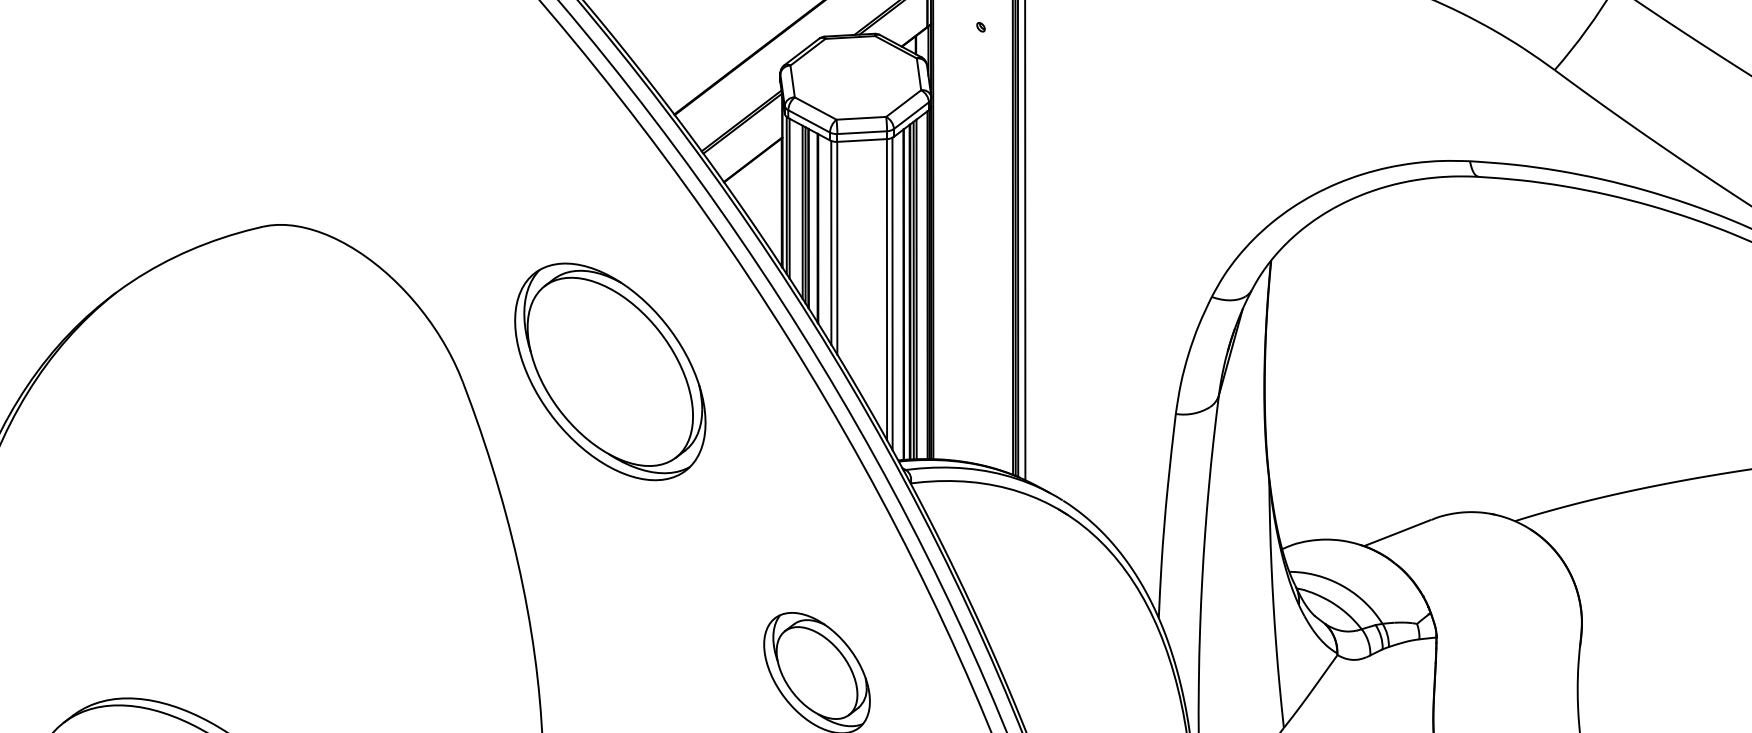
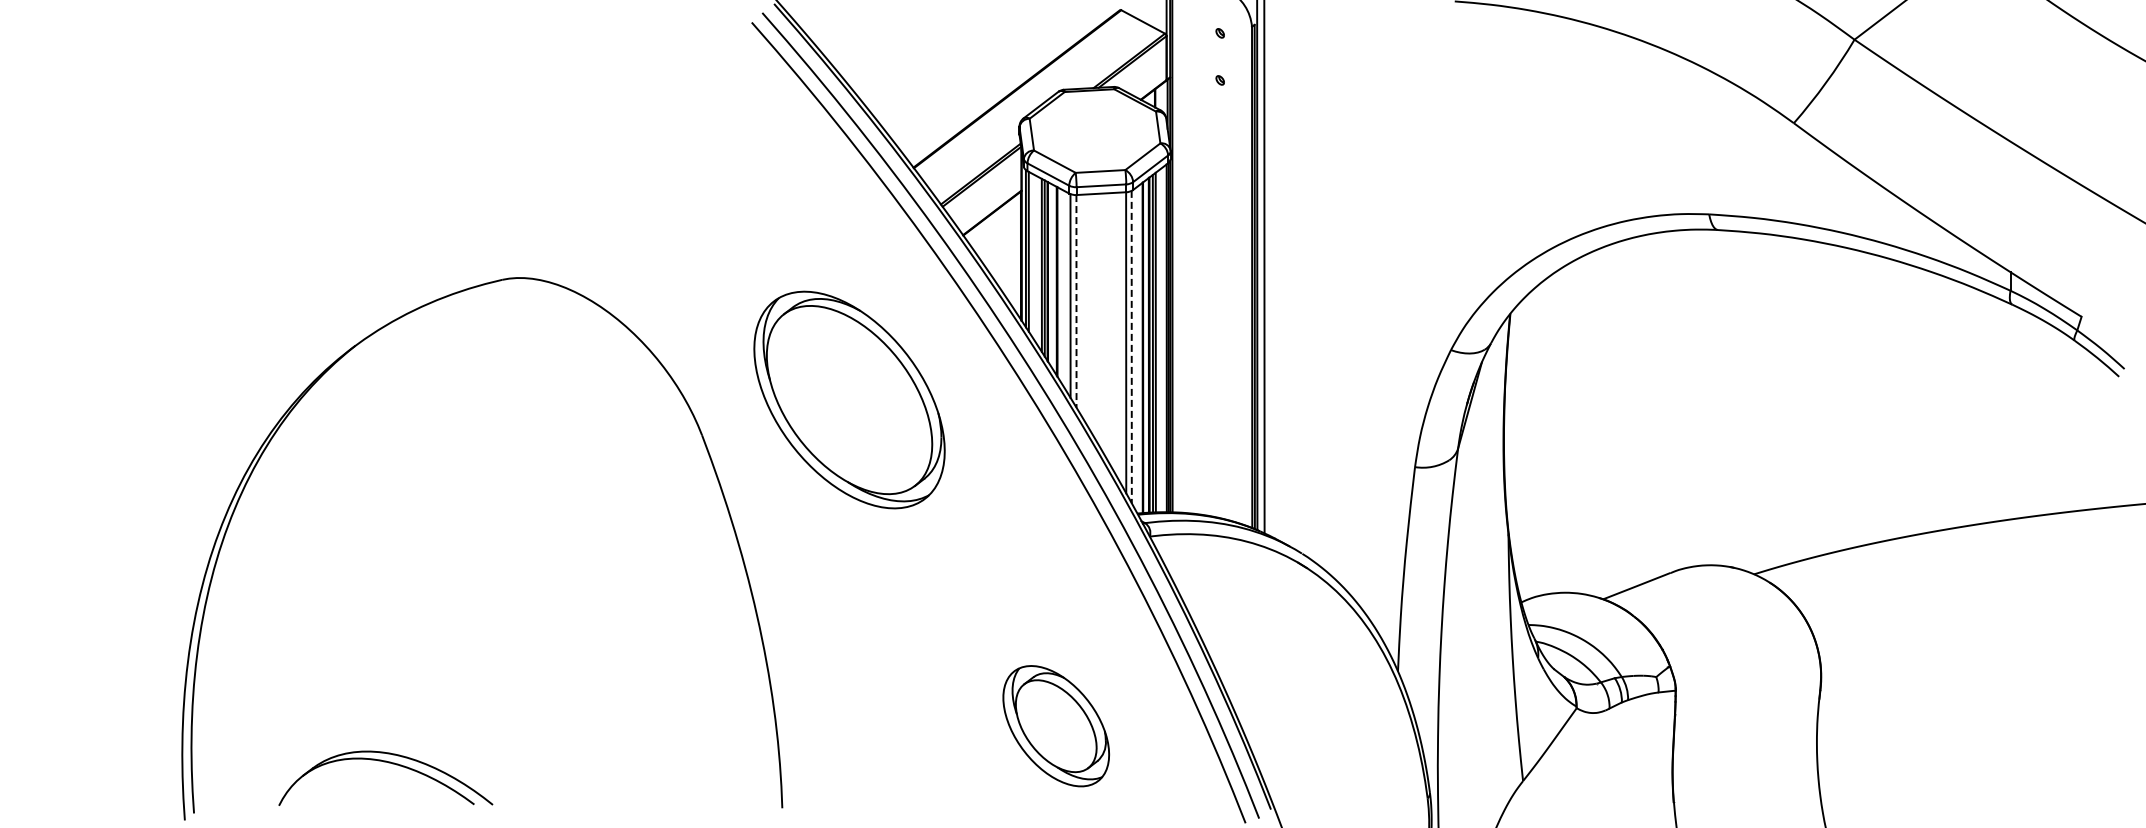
line: (837, 248) -> (1076, 301), solid -> dashed
line: (892, 294) -> (1131, 347), solid -> dashed
part: (610, 371) -> (849, 399), moved

